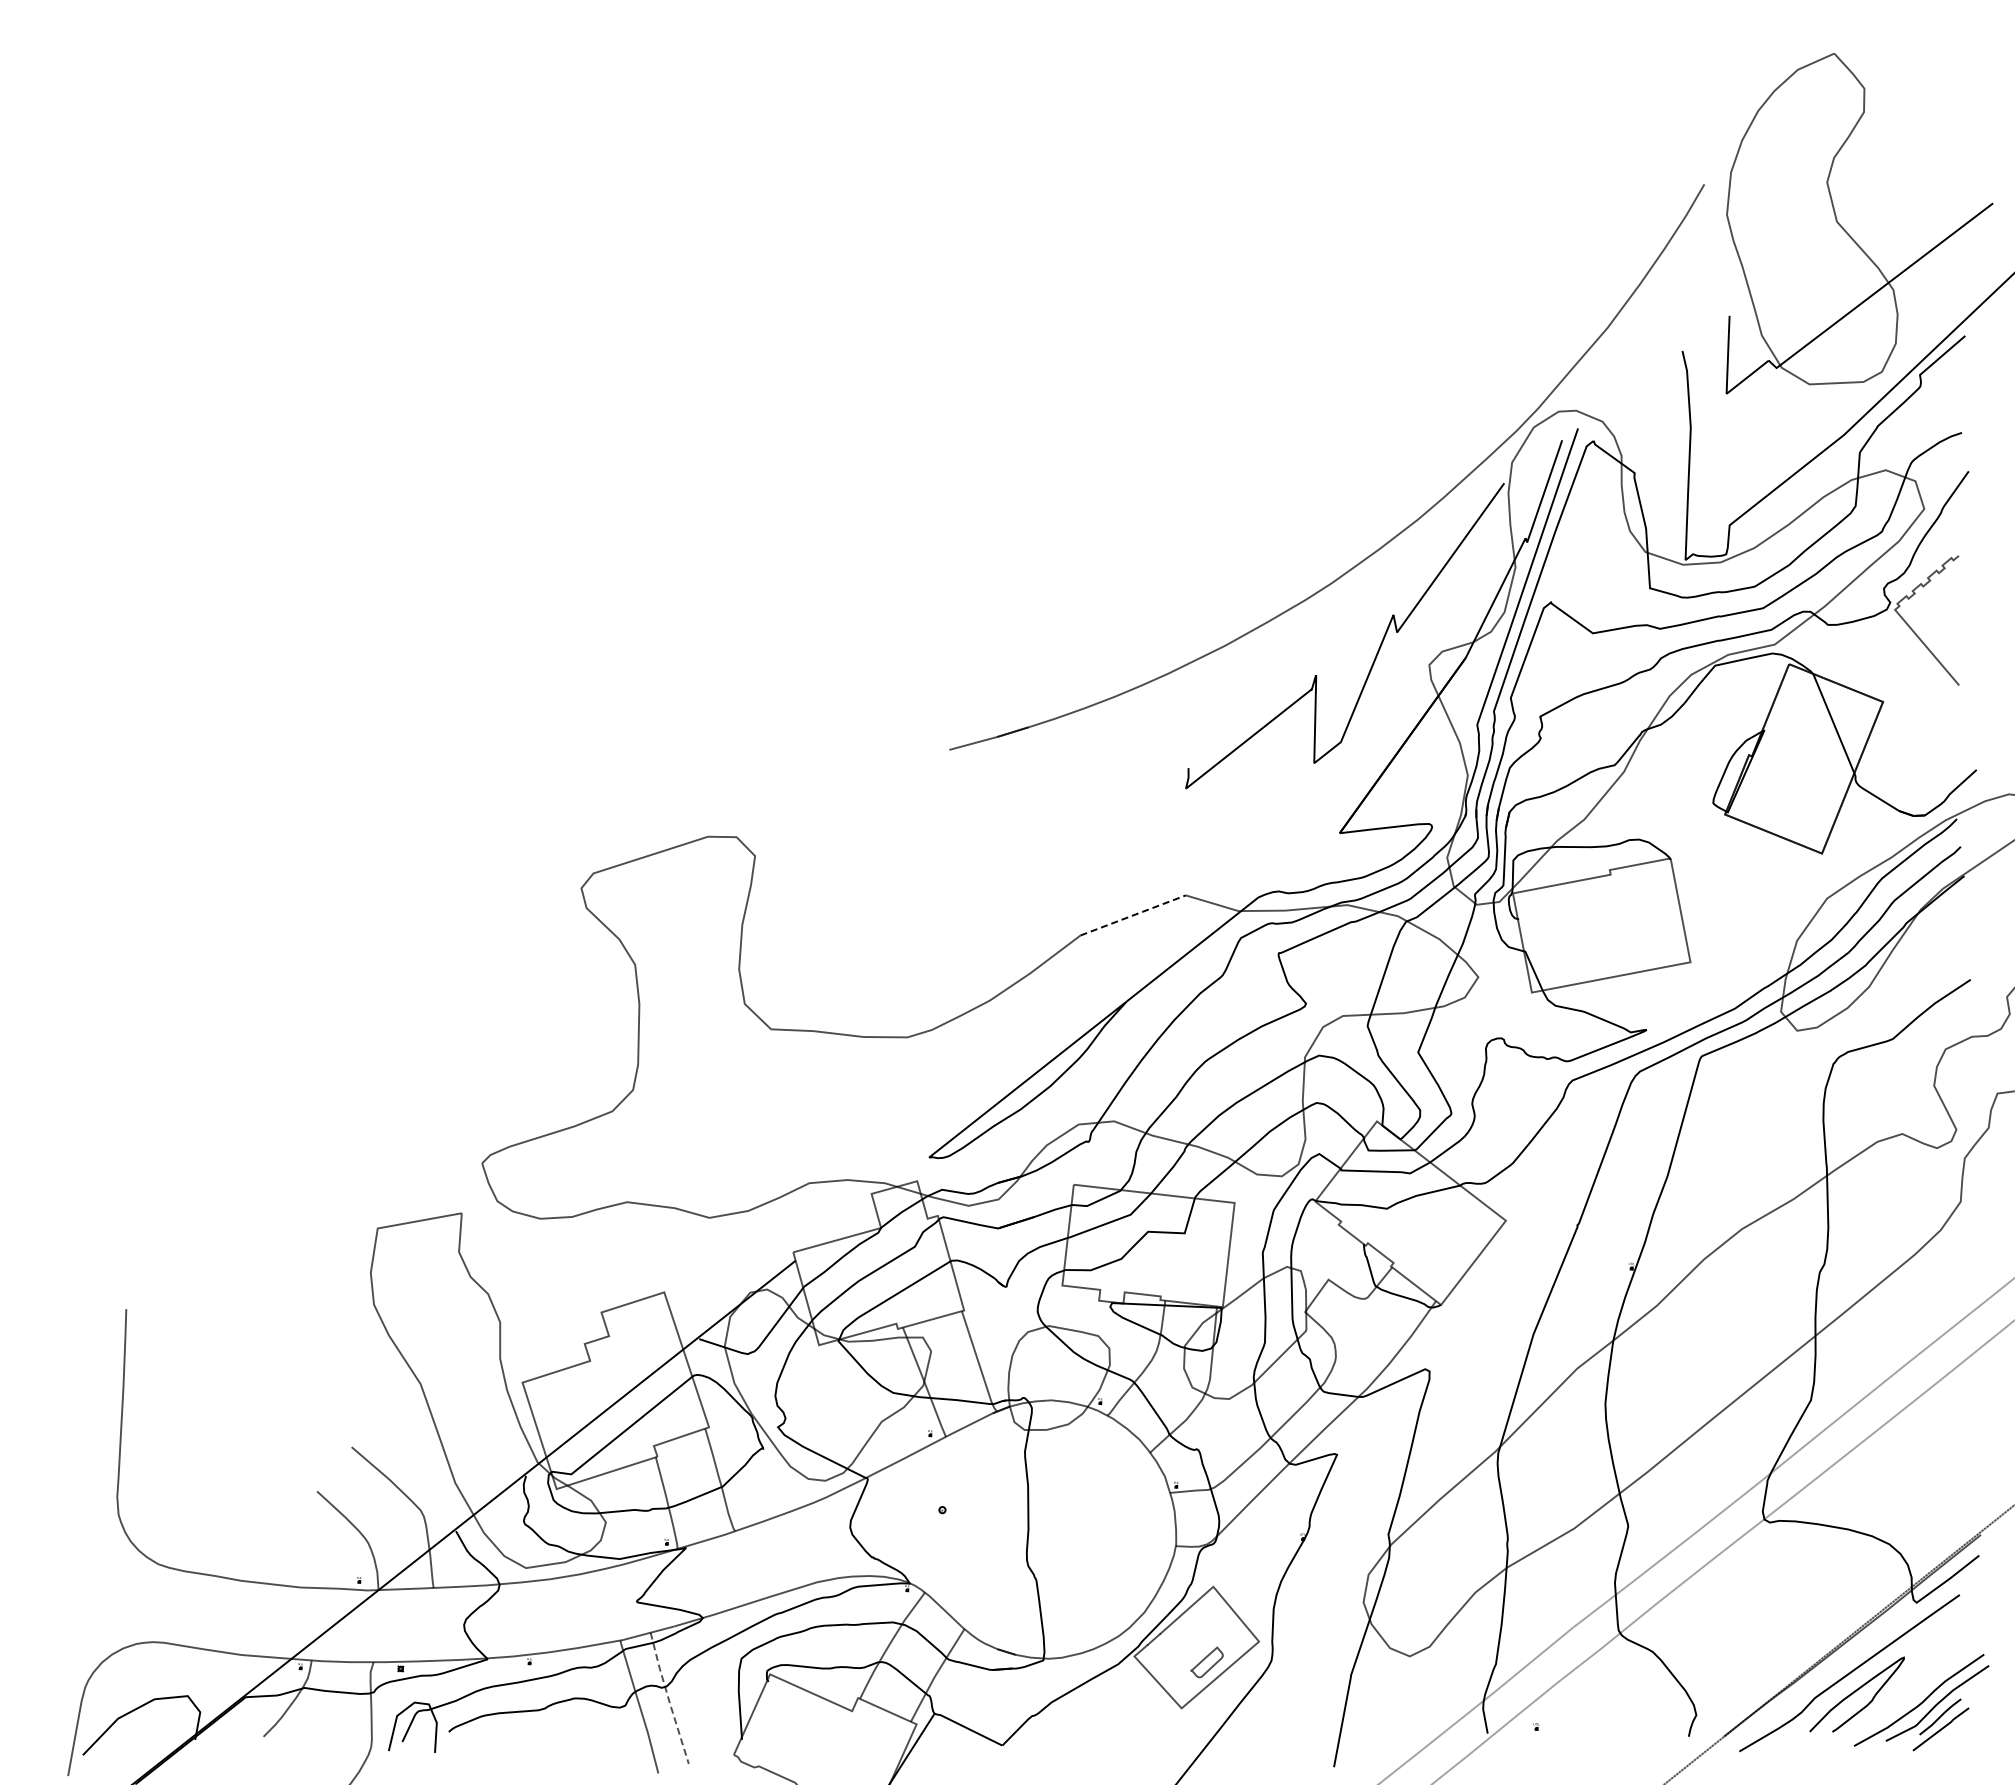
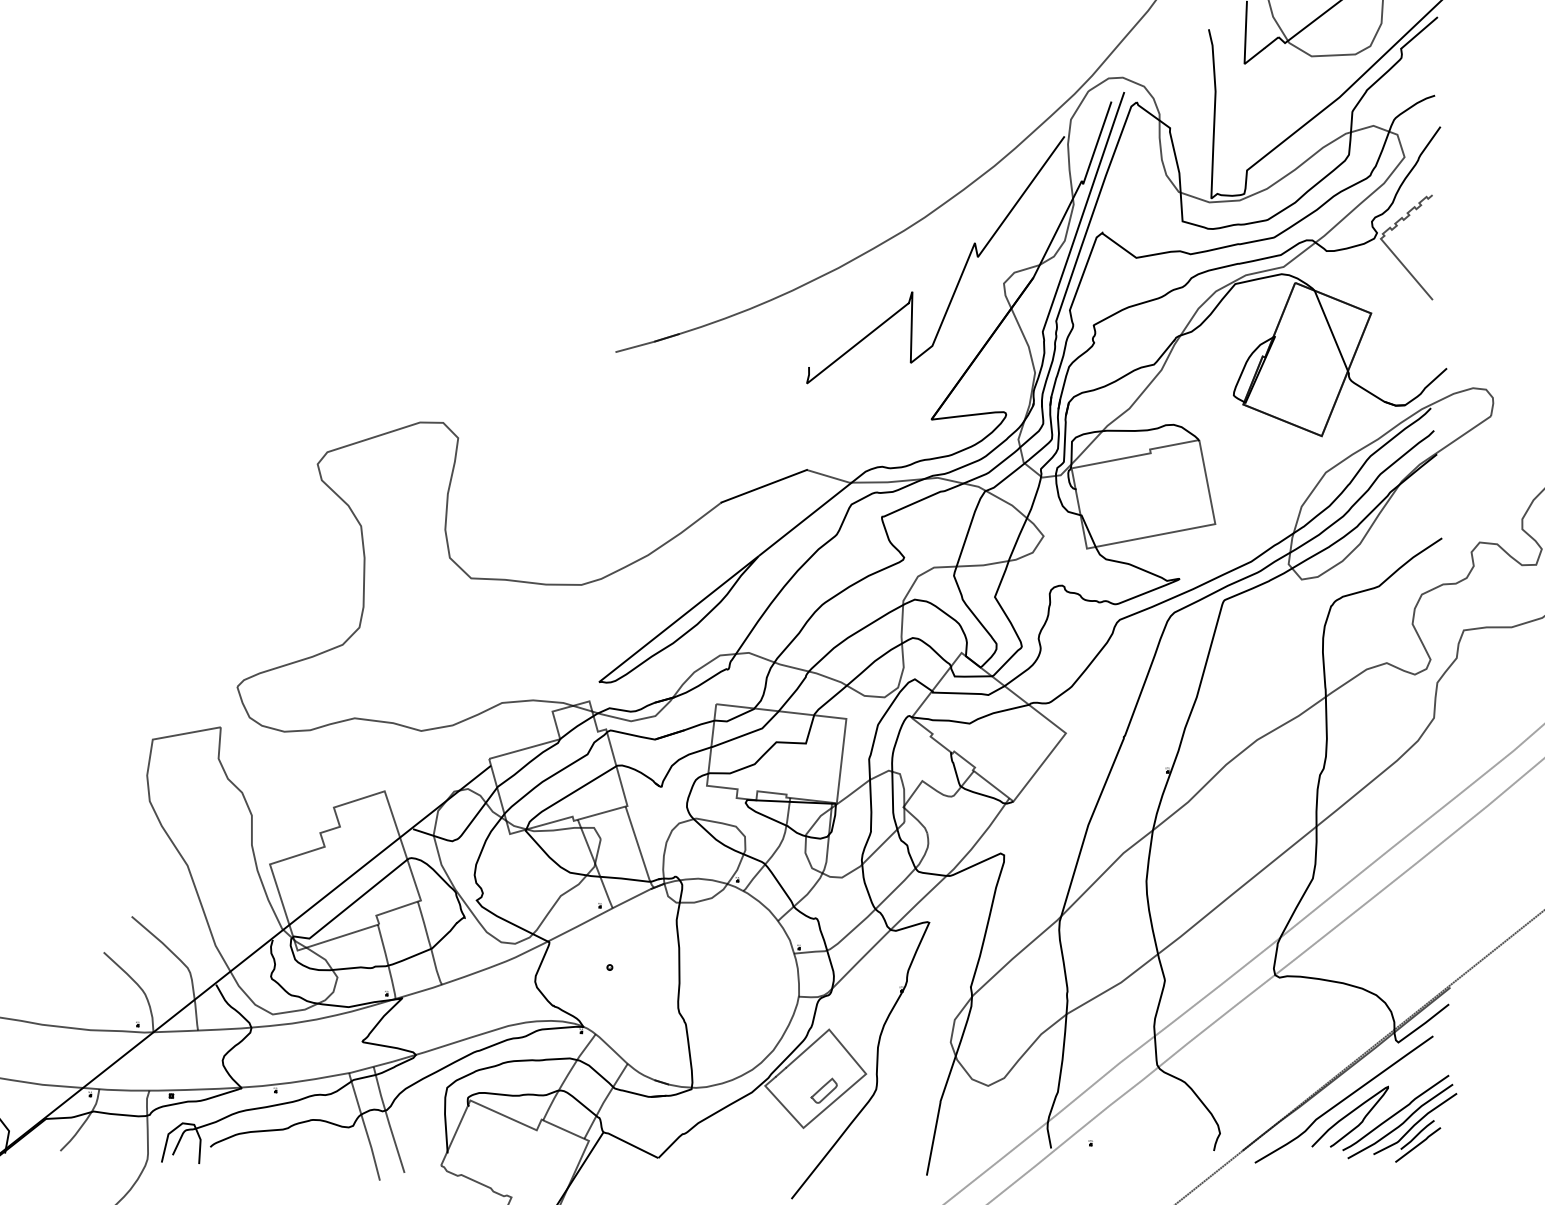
line: (1133, 915) -> (764, 486), dashed -> solid
curve: (1913, 1689) -> (1395, 1112), added
line: (668, 1698) -> (388, 1120), dashed -> solid

